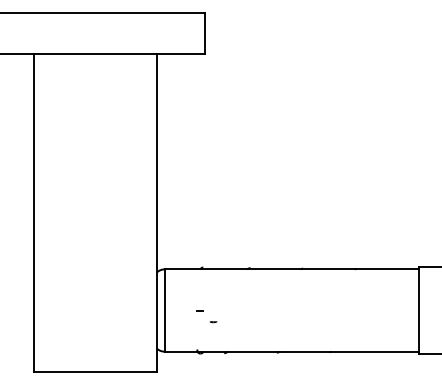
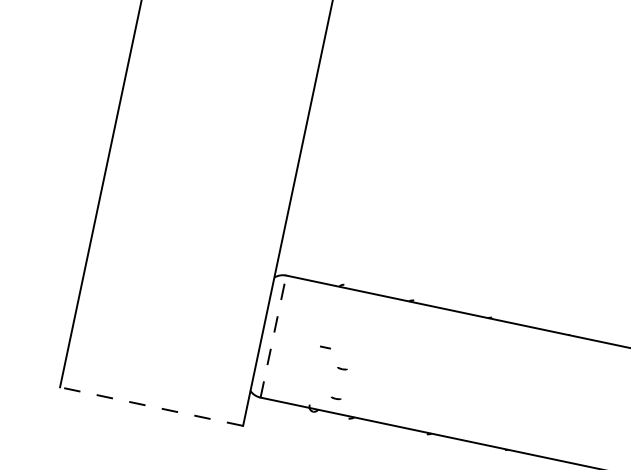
line: (164, 310) -> (273, 336), solid -> dashed
part: (213, 342) -> (335, 399), added
line: (95, 372) -> (151, 406), solid -> dashed

